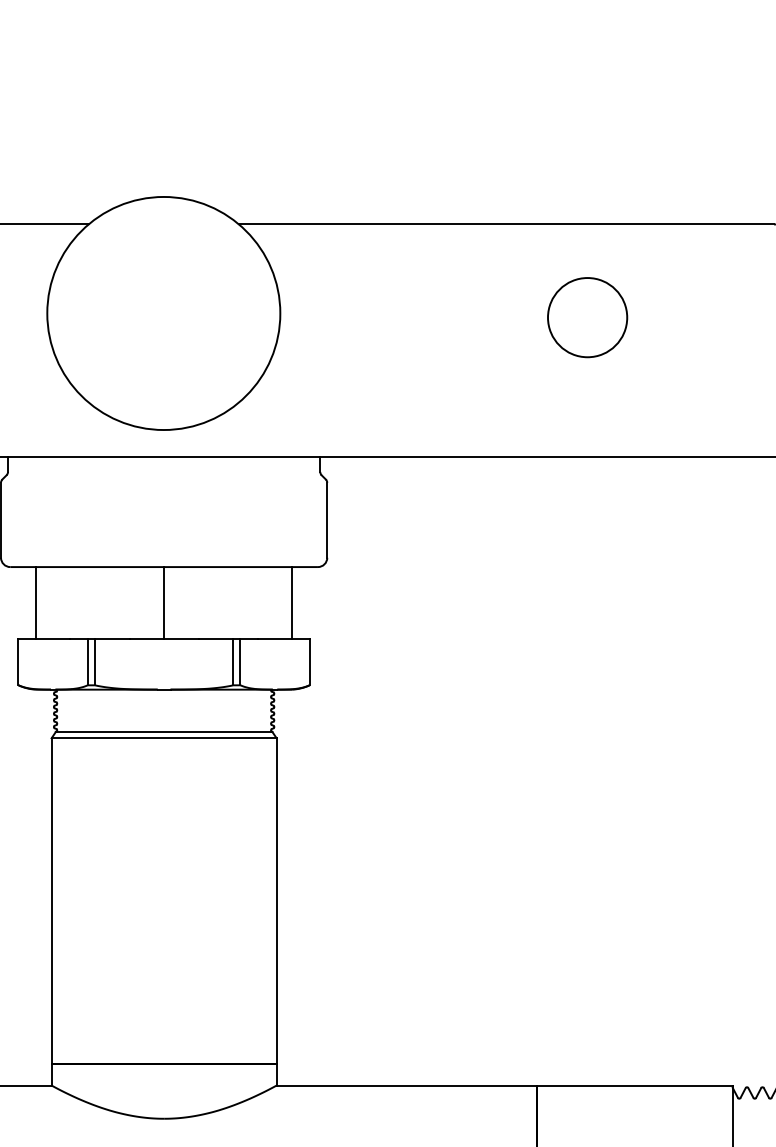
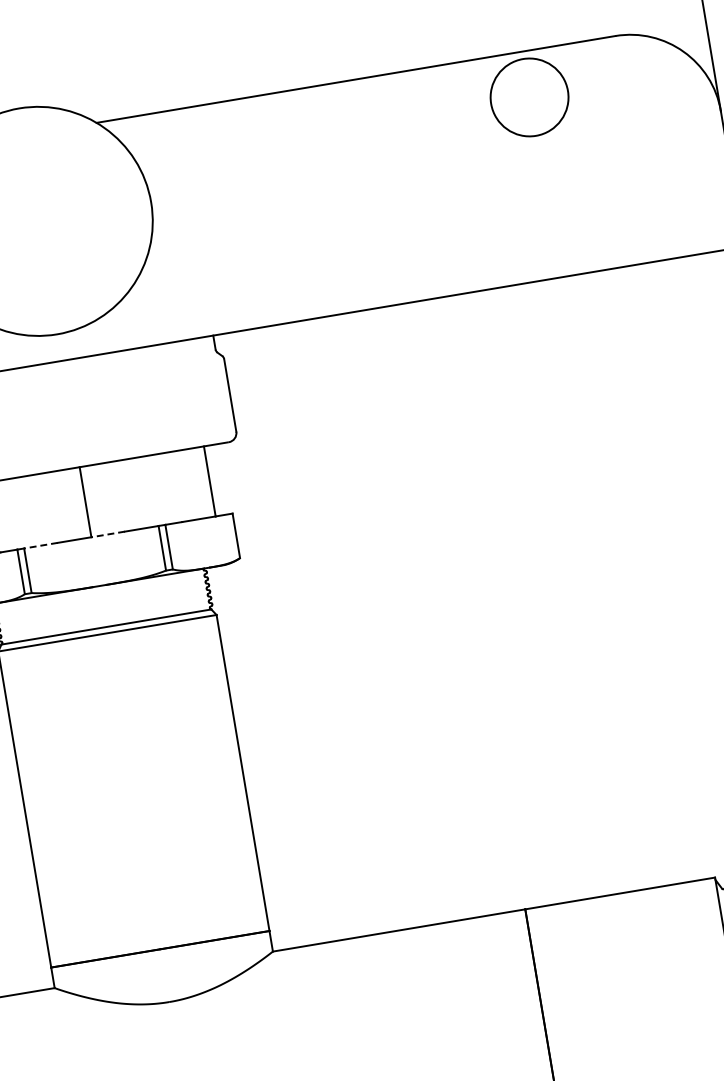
circle: (587, 317) -> (529, 97), moved
line: (111, 639) -> (40, 545), solid -> dashed
line: (180, 639) -> (107, 534), solid -> dashed

